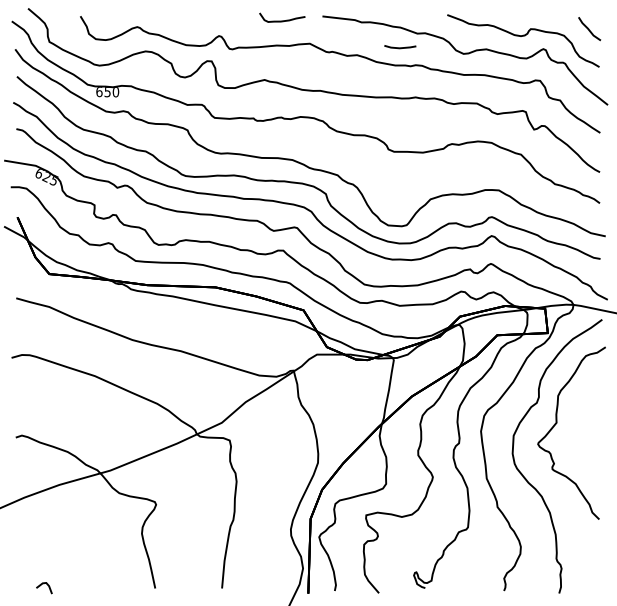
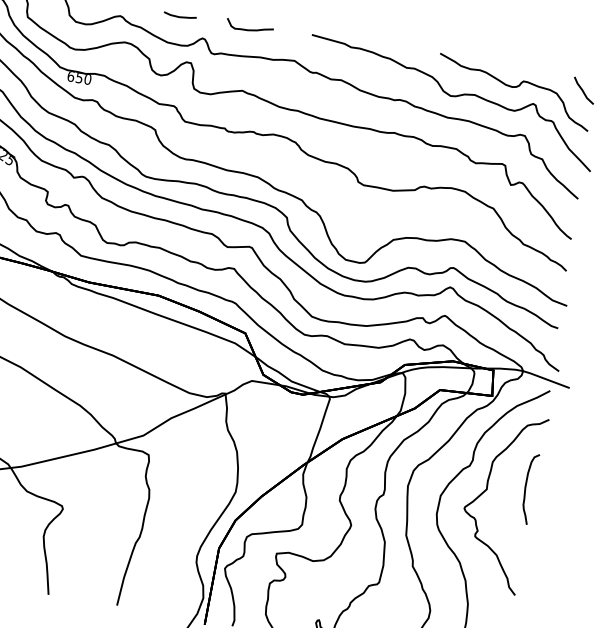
curve: (282, 20) -> (249, 29), moved
line: (400, 47) -> (180, 16), moved
curve: (593, 415) -> (525, 487), added

